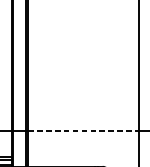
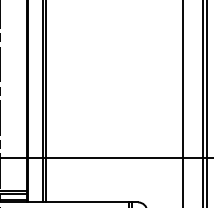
line: (84, 130) -> (115, 157), dashed -> solid

